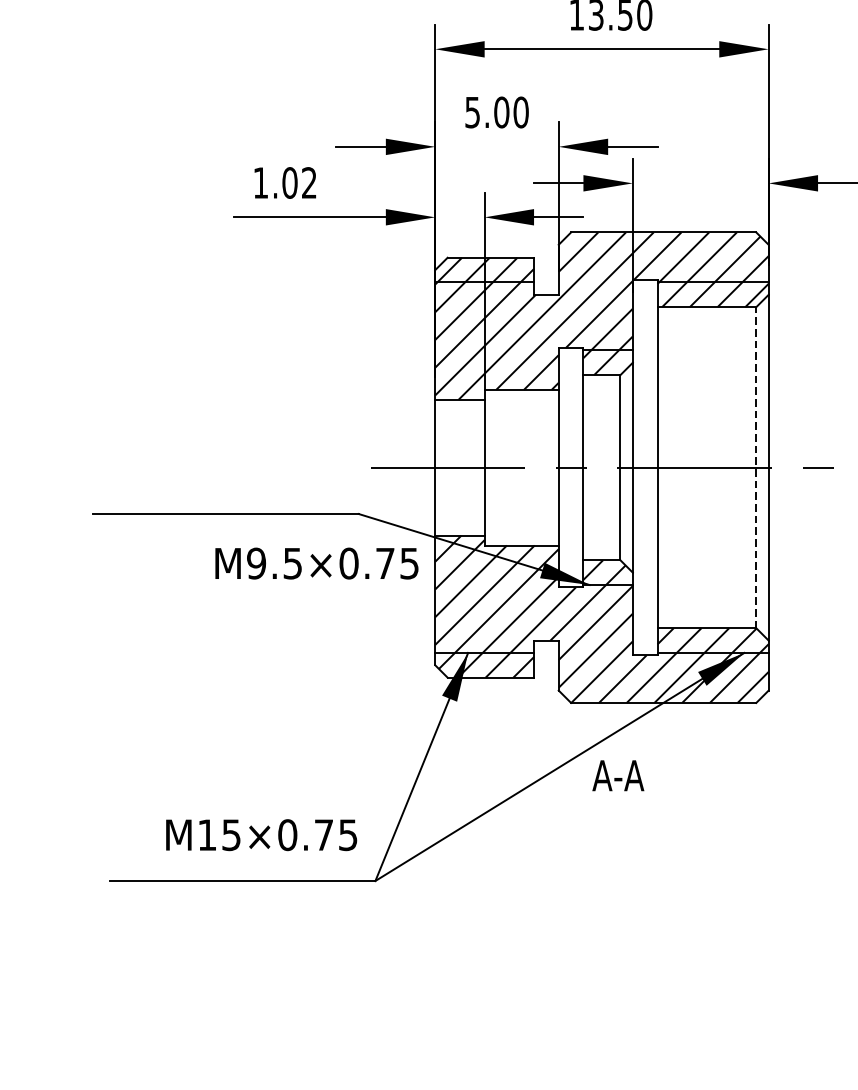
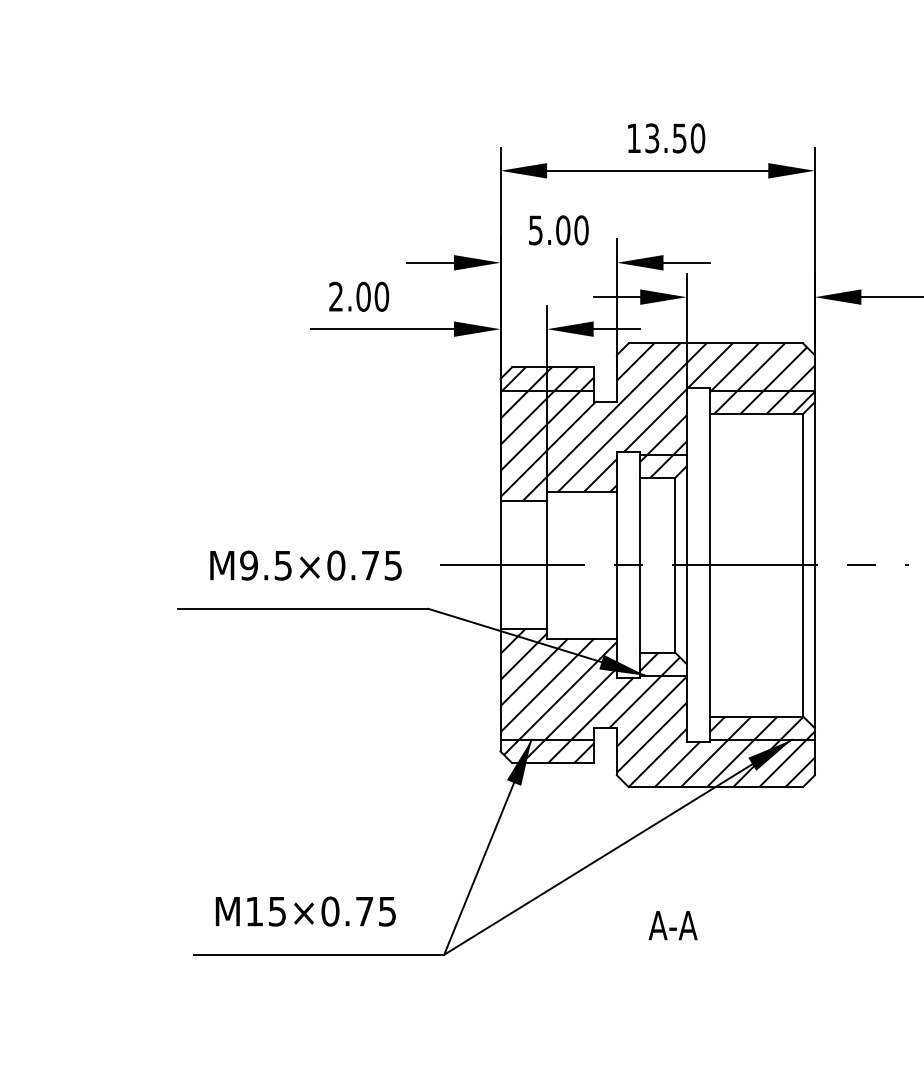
text: (285, 182) -> (359, 296), 1.02 -> 2.00
line: (756, 466) -> (803, 564), dashed -> solid
text: (316, 563) -> (305, 565), moved
text: (617, 775) -> (672, 925), moved
text: (261, 835) -> (305, 911), moved

